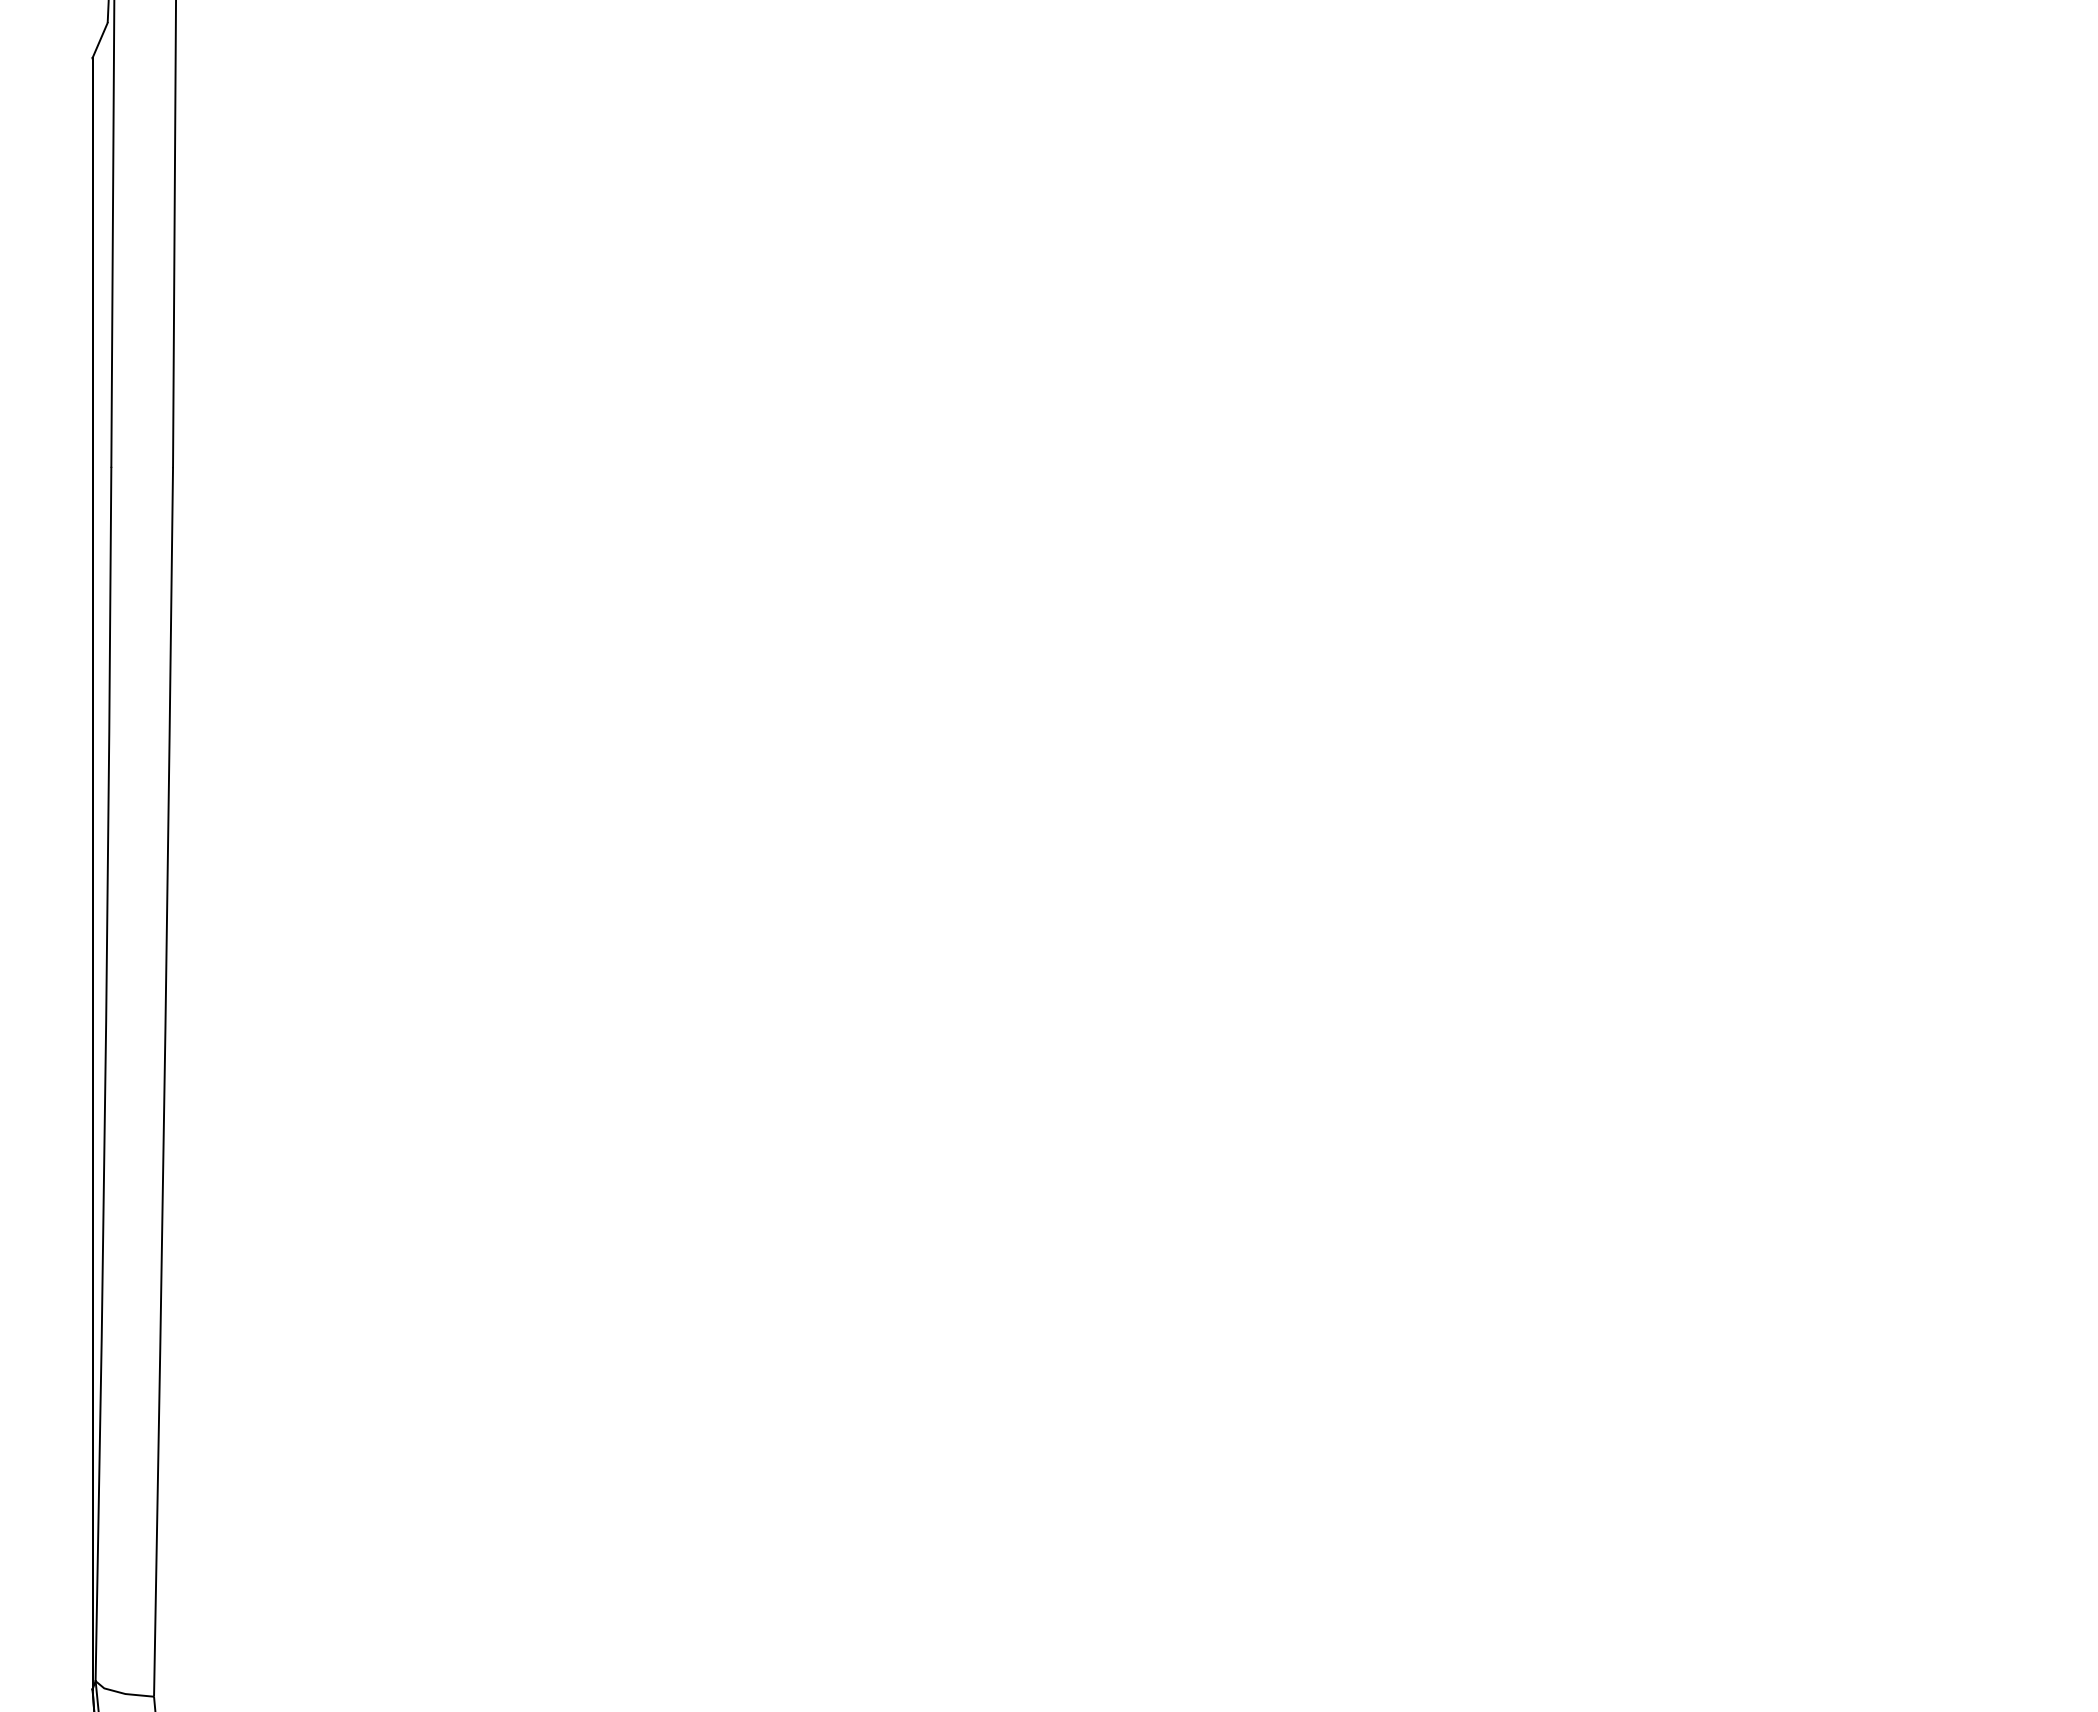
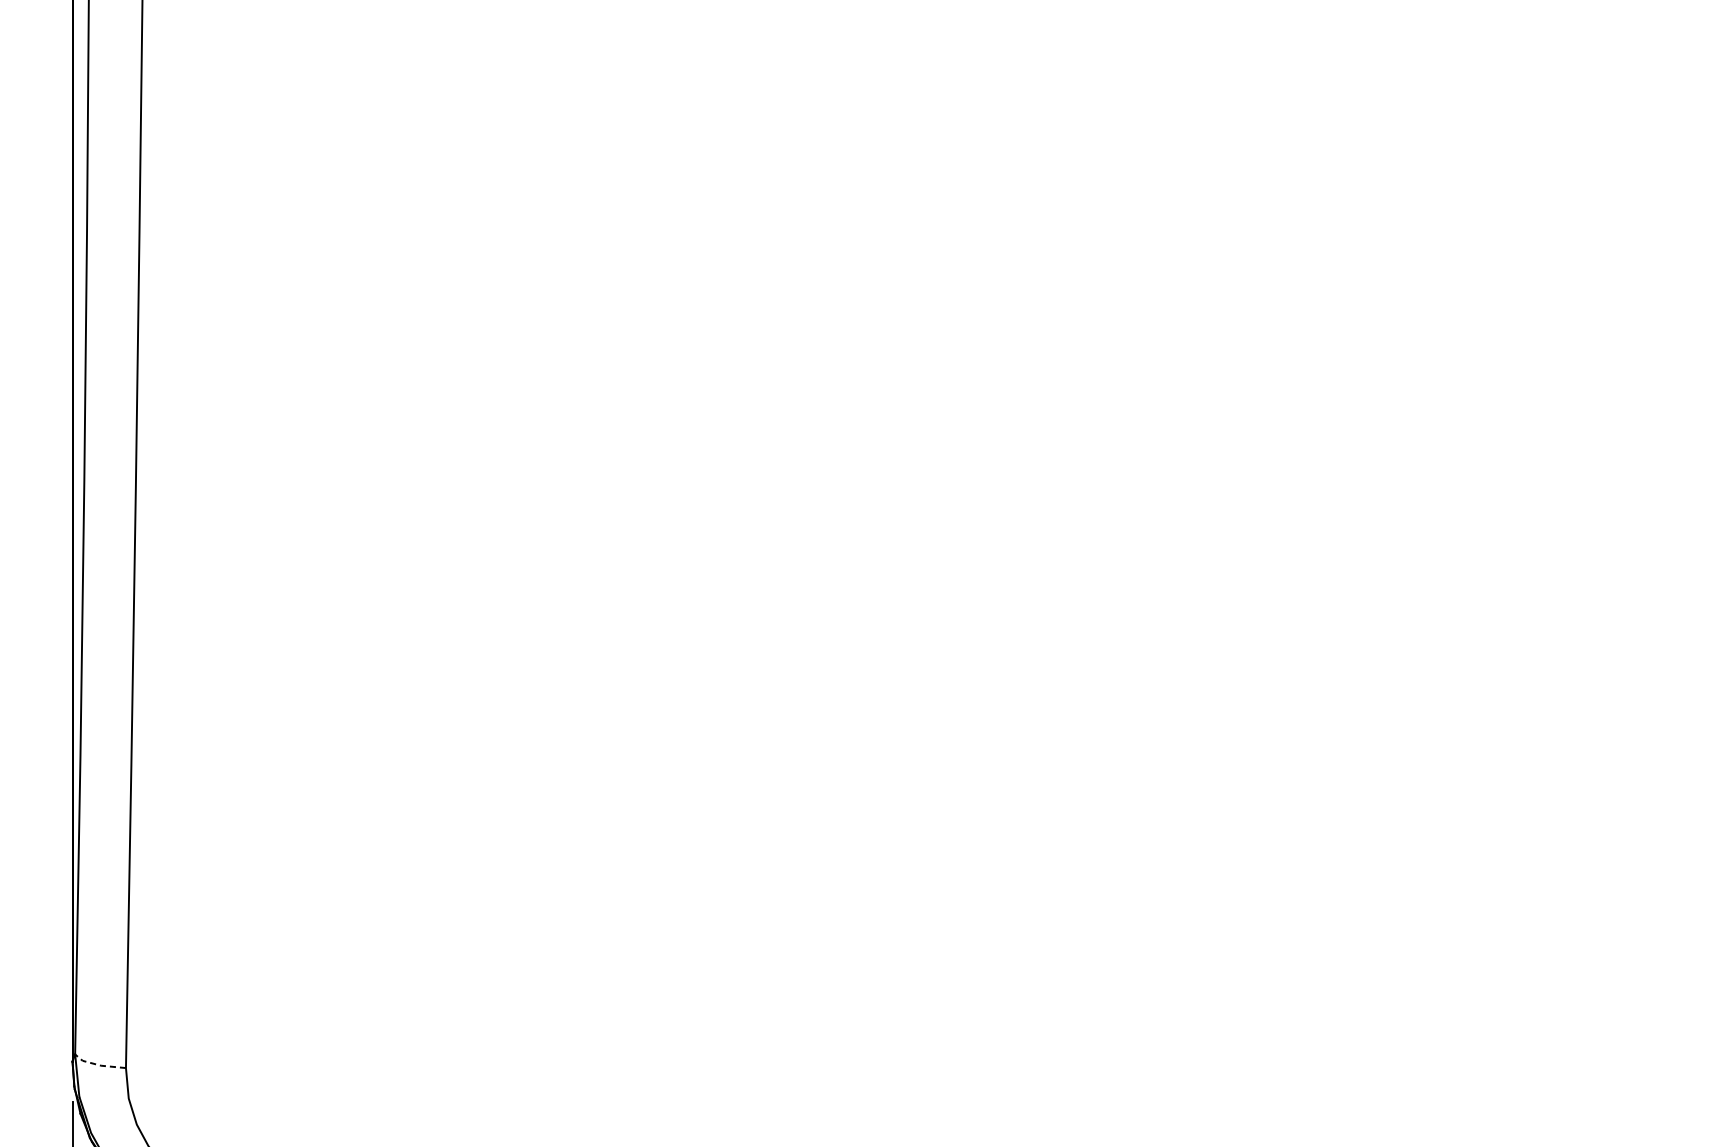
line: (122, 1693) -> (98, 1065), solid -> dashed

